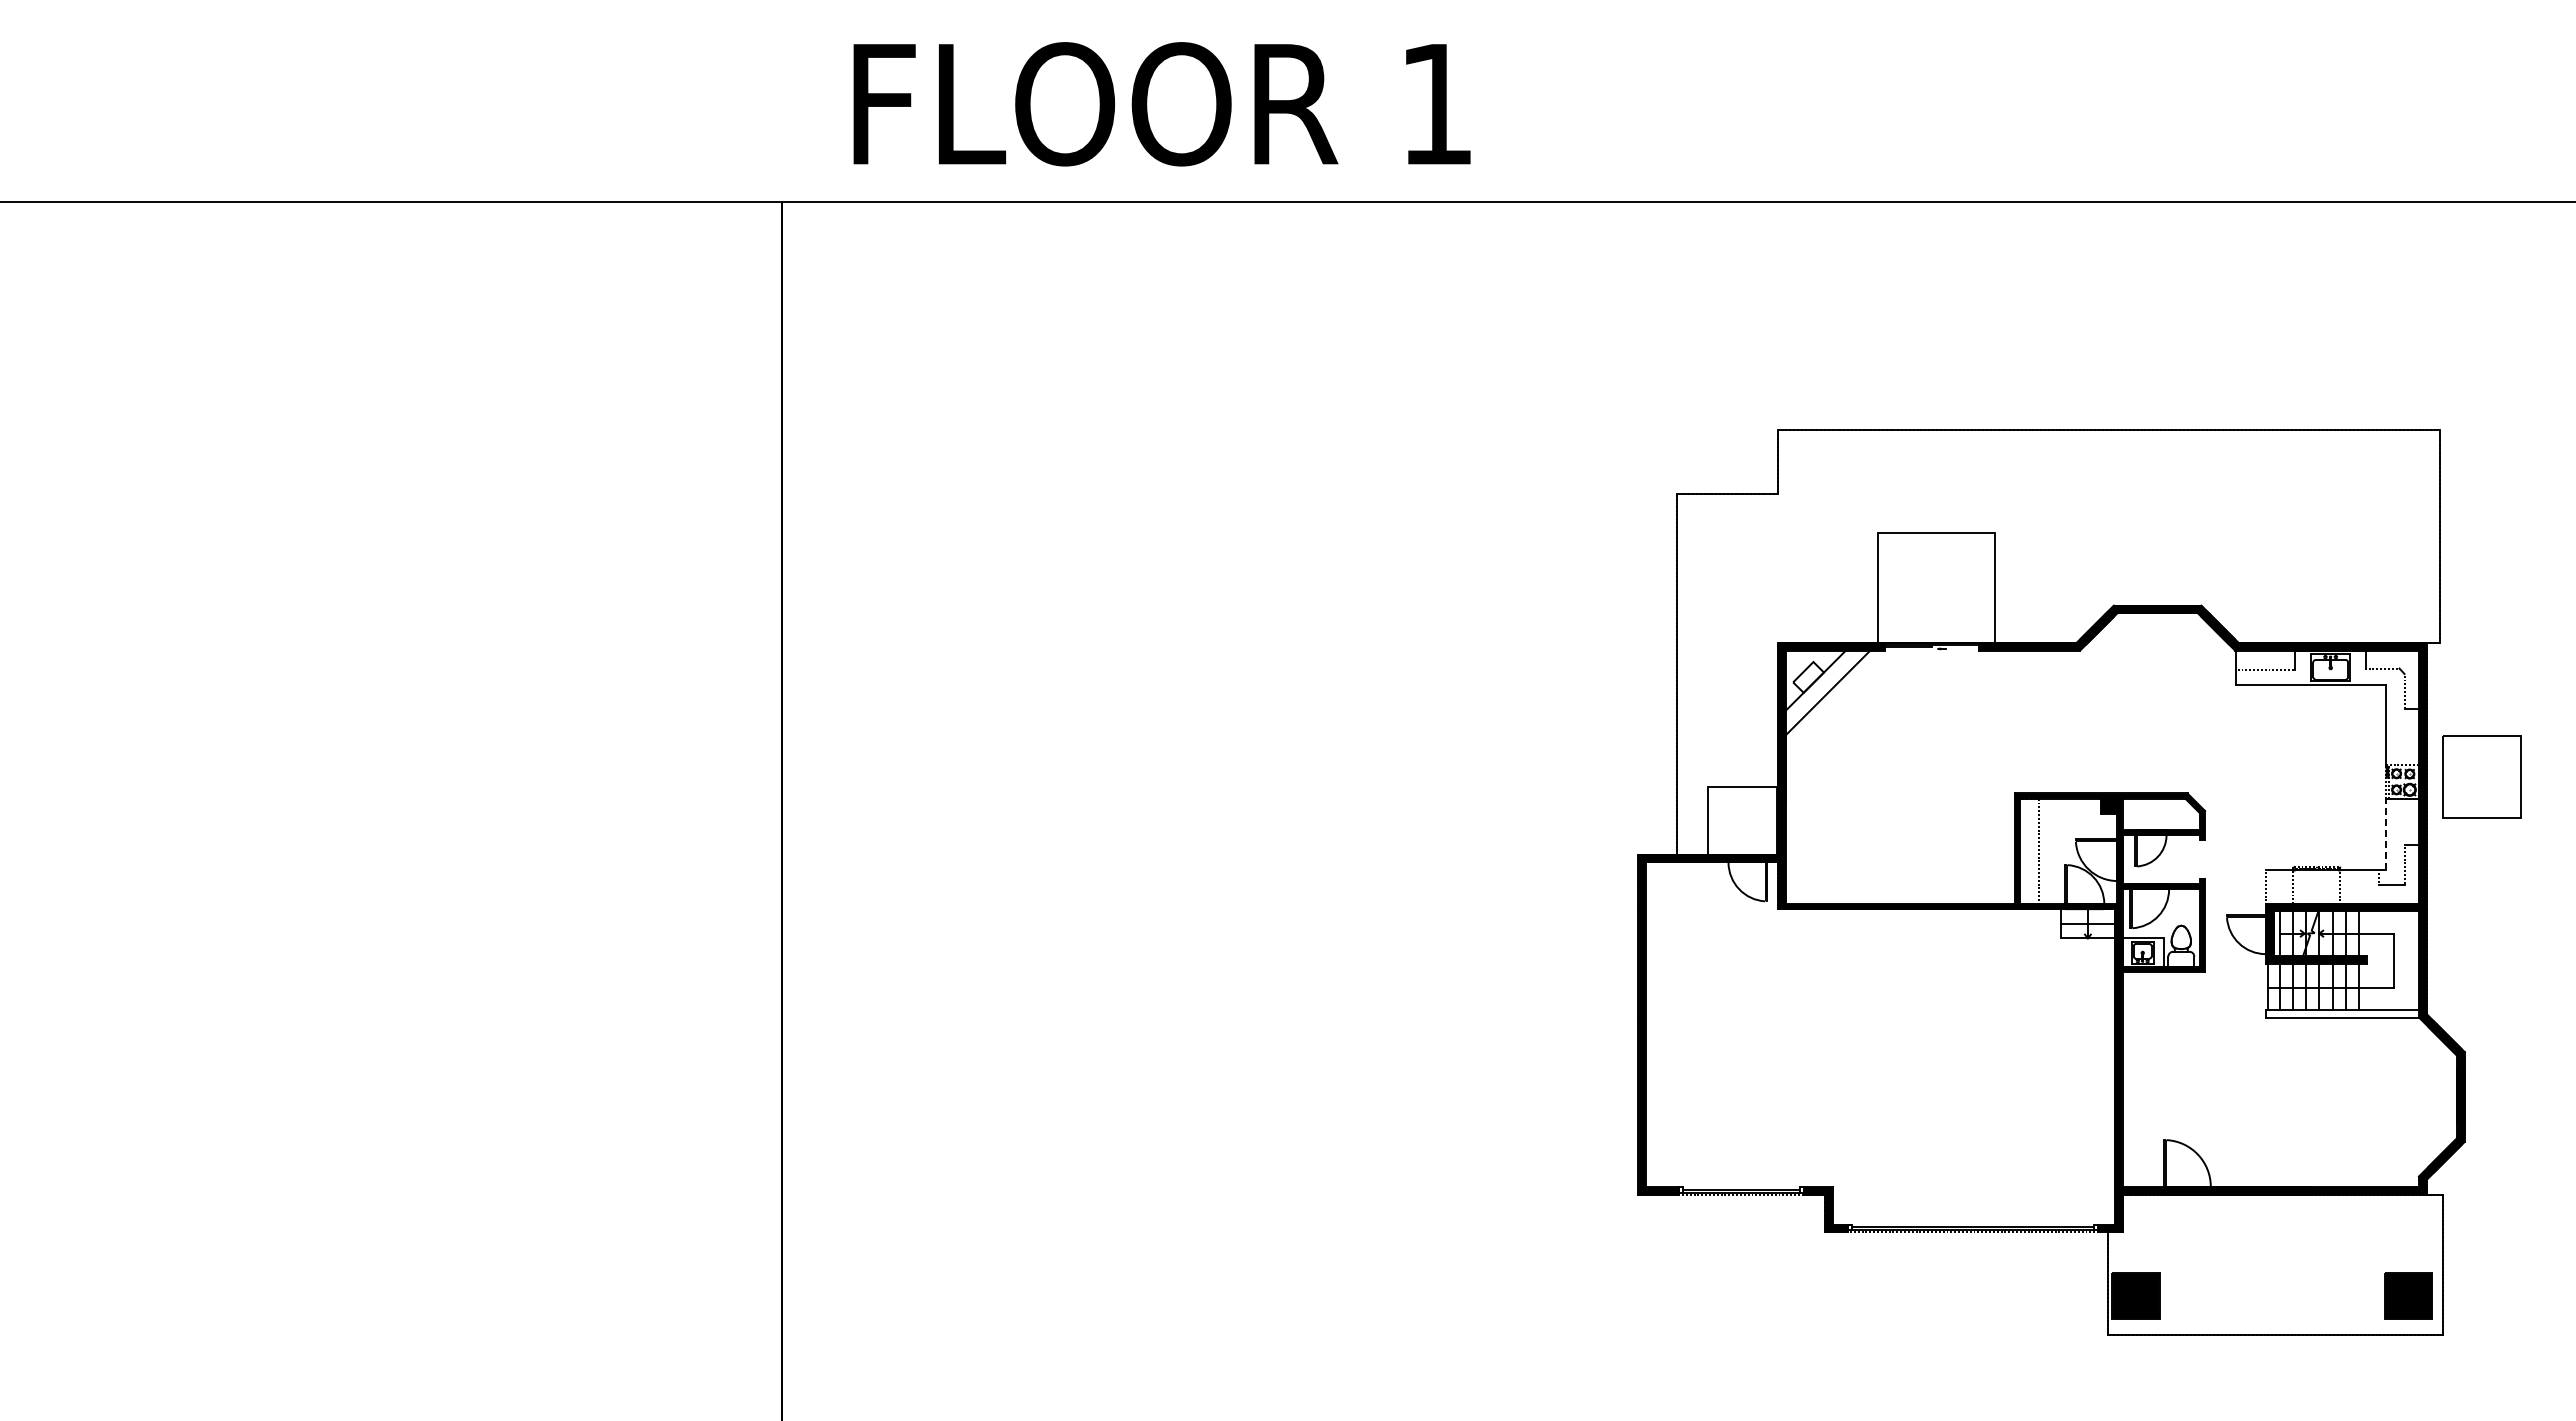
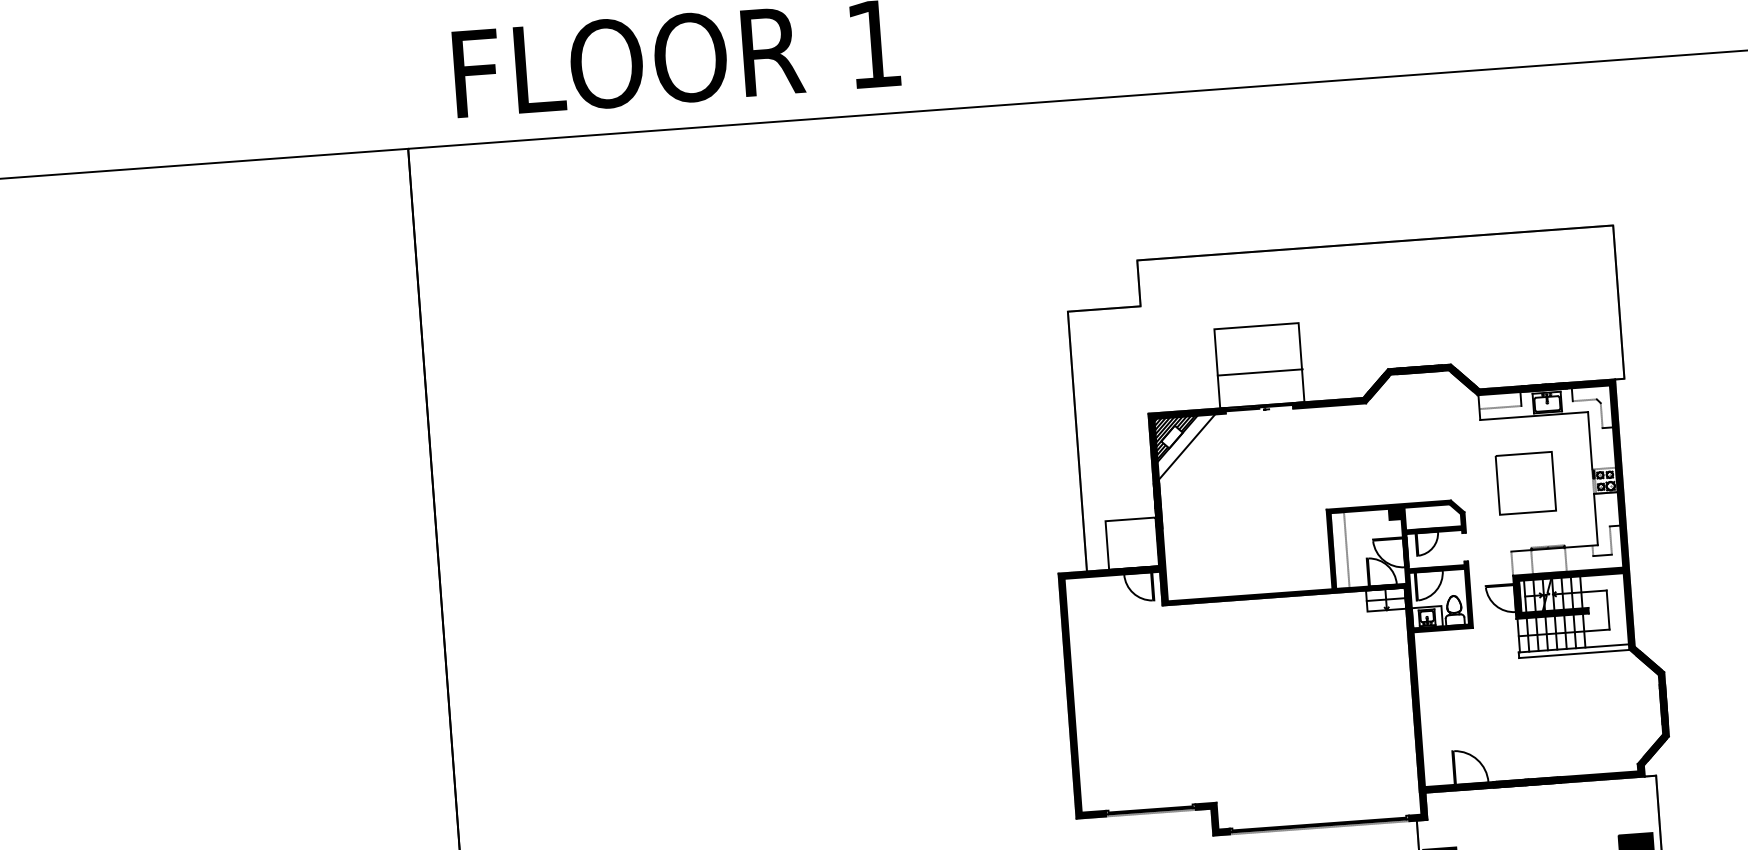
line: (1936, 597) -> (1259, 372), added
hatch: (1814, 678) -> (1176, 437), added
part: (2481, 776) -> (1525, 482), moved
line: (2386, 834) -> (1596, 519), dashed -> solid

